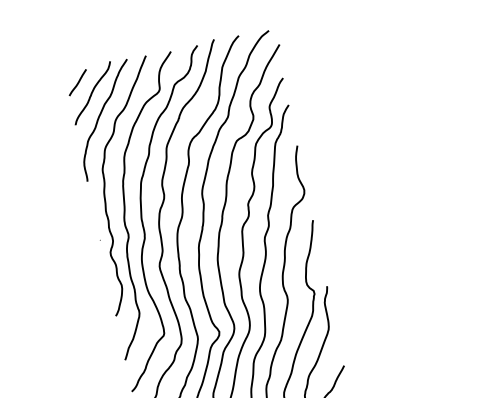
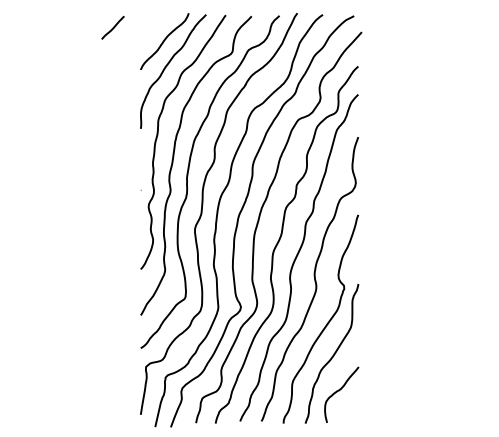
line: (77, 82) -> (112, 27), moved

